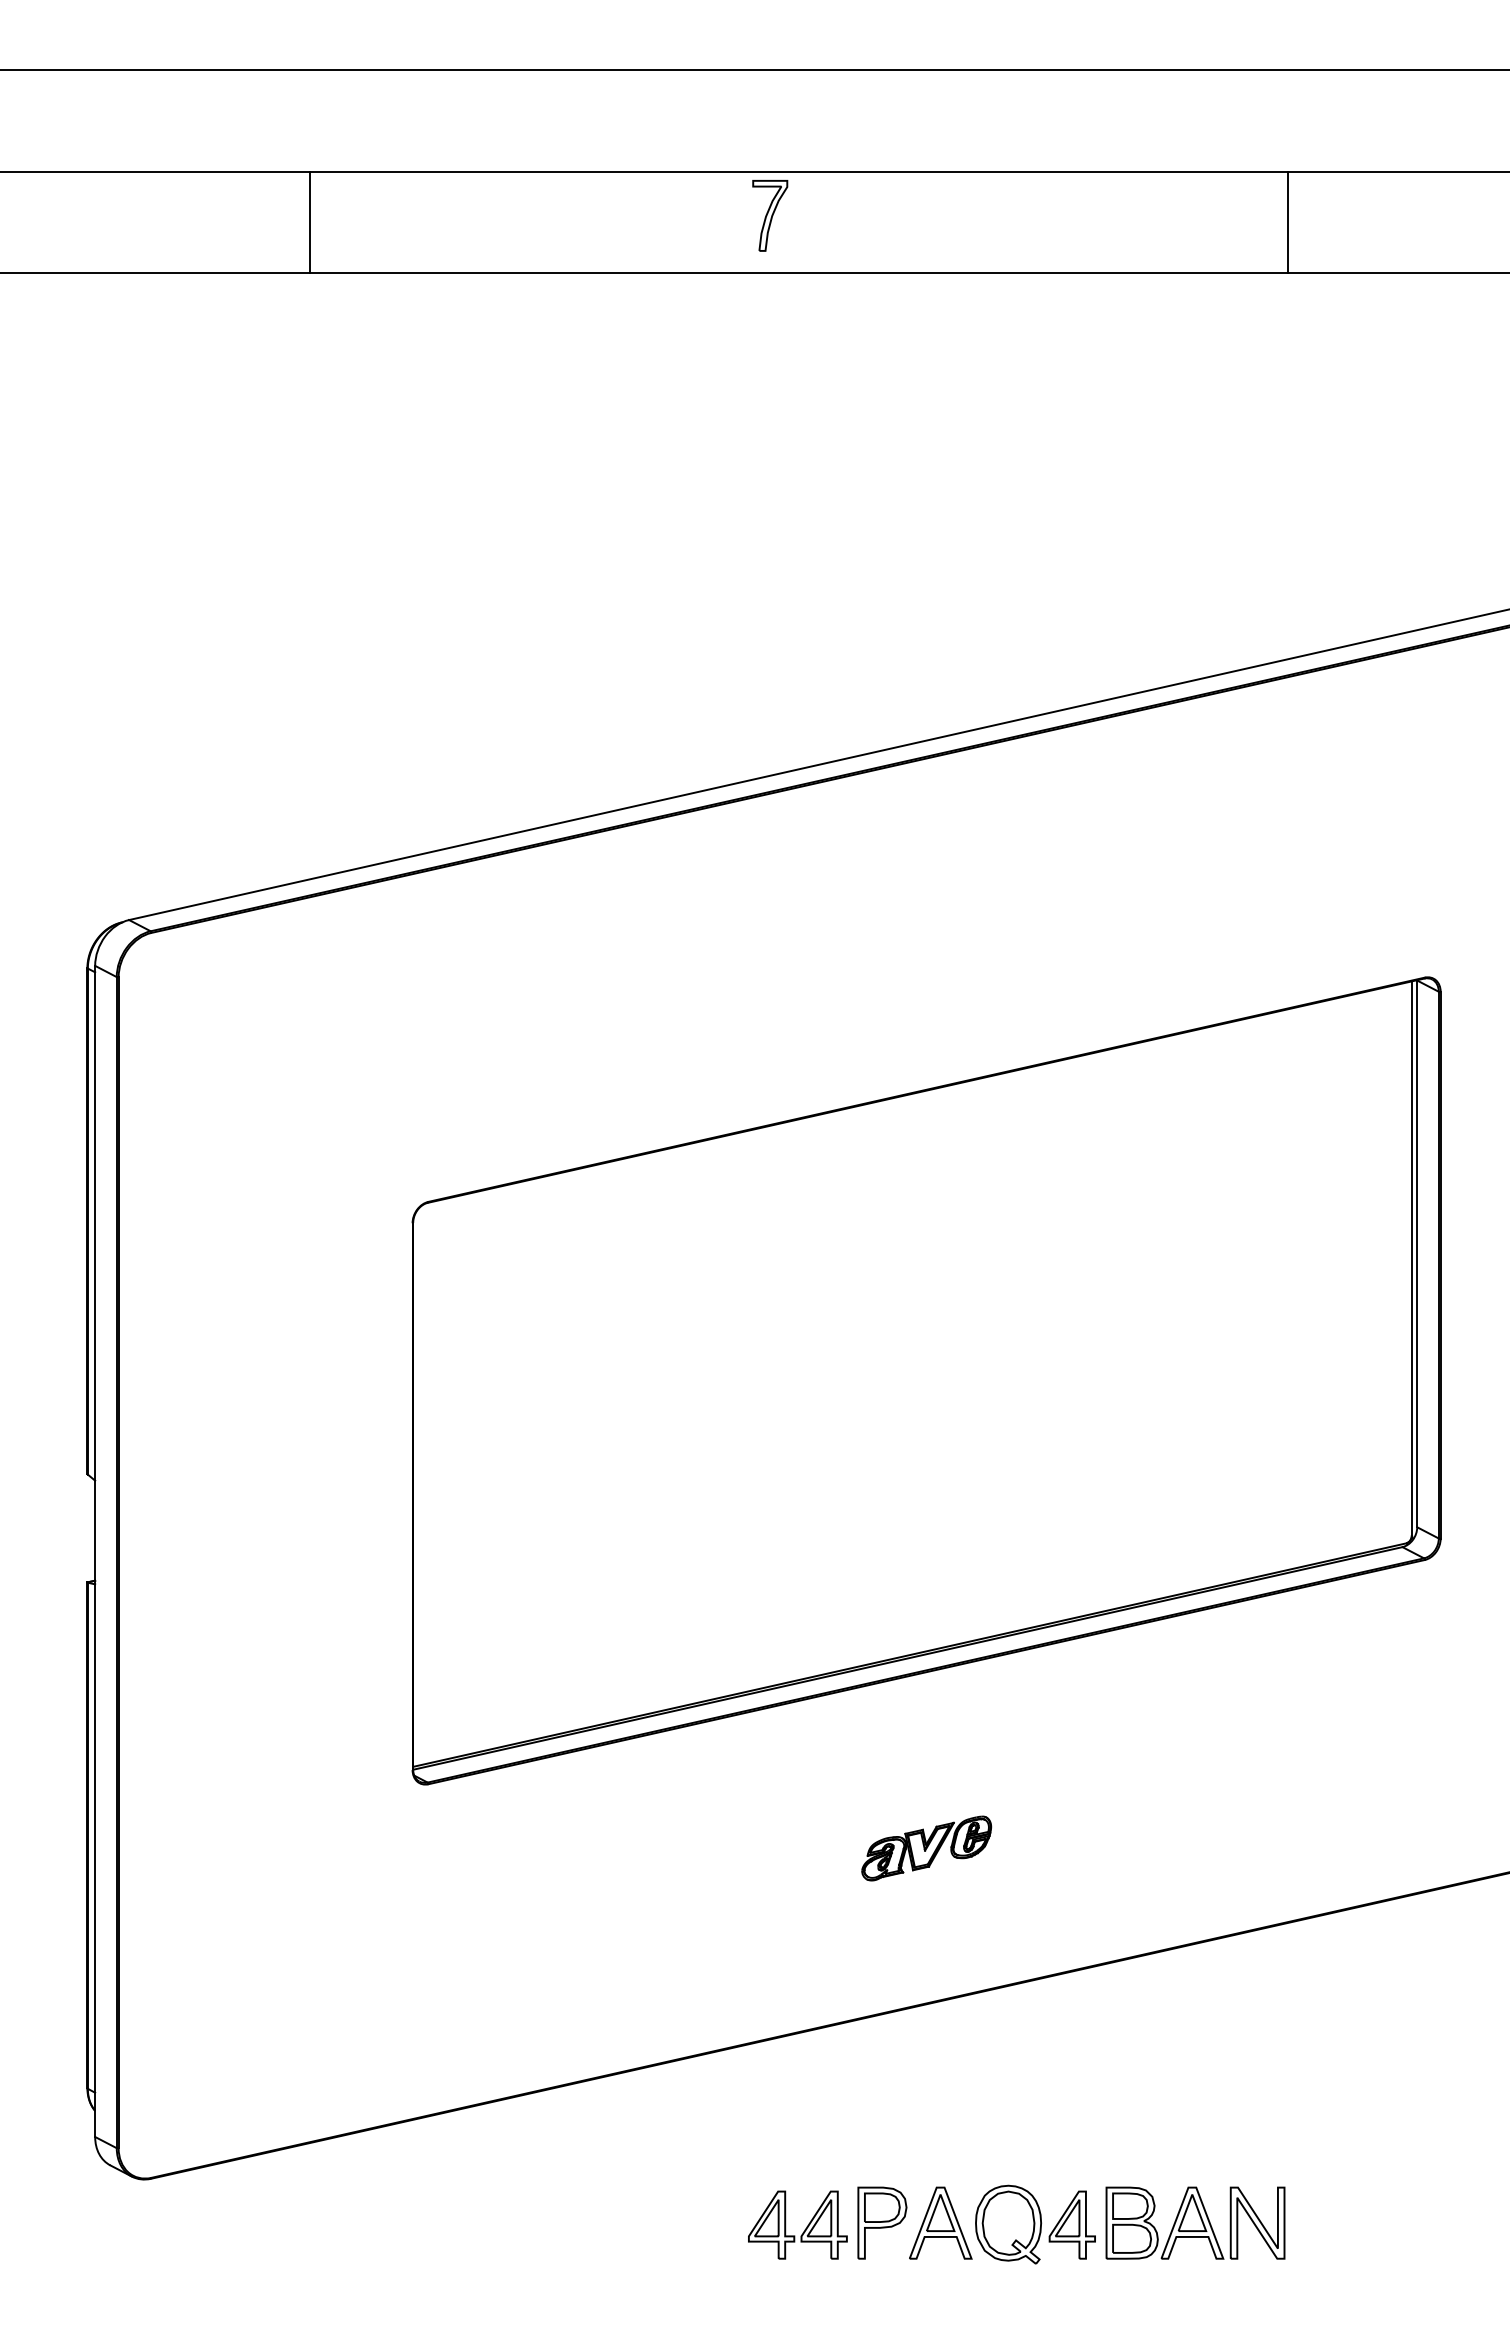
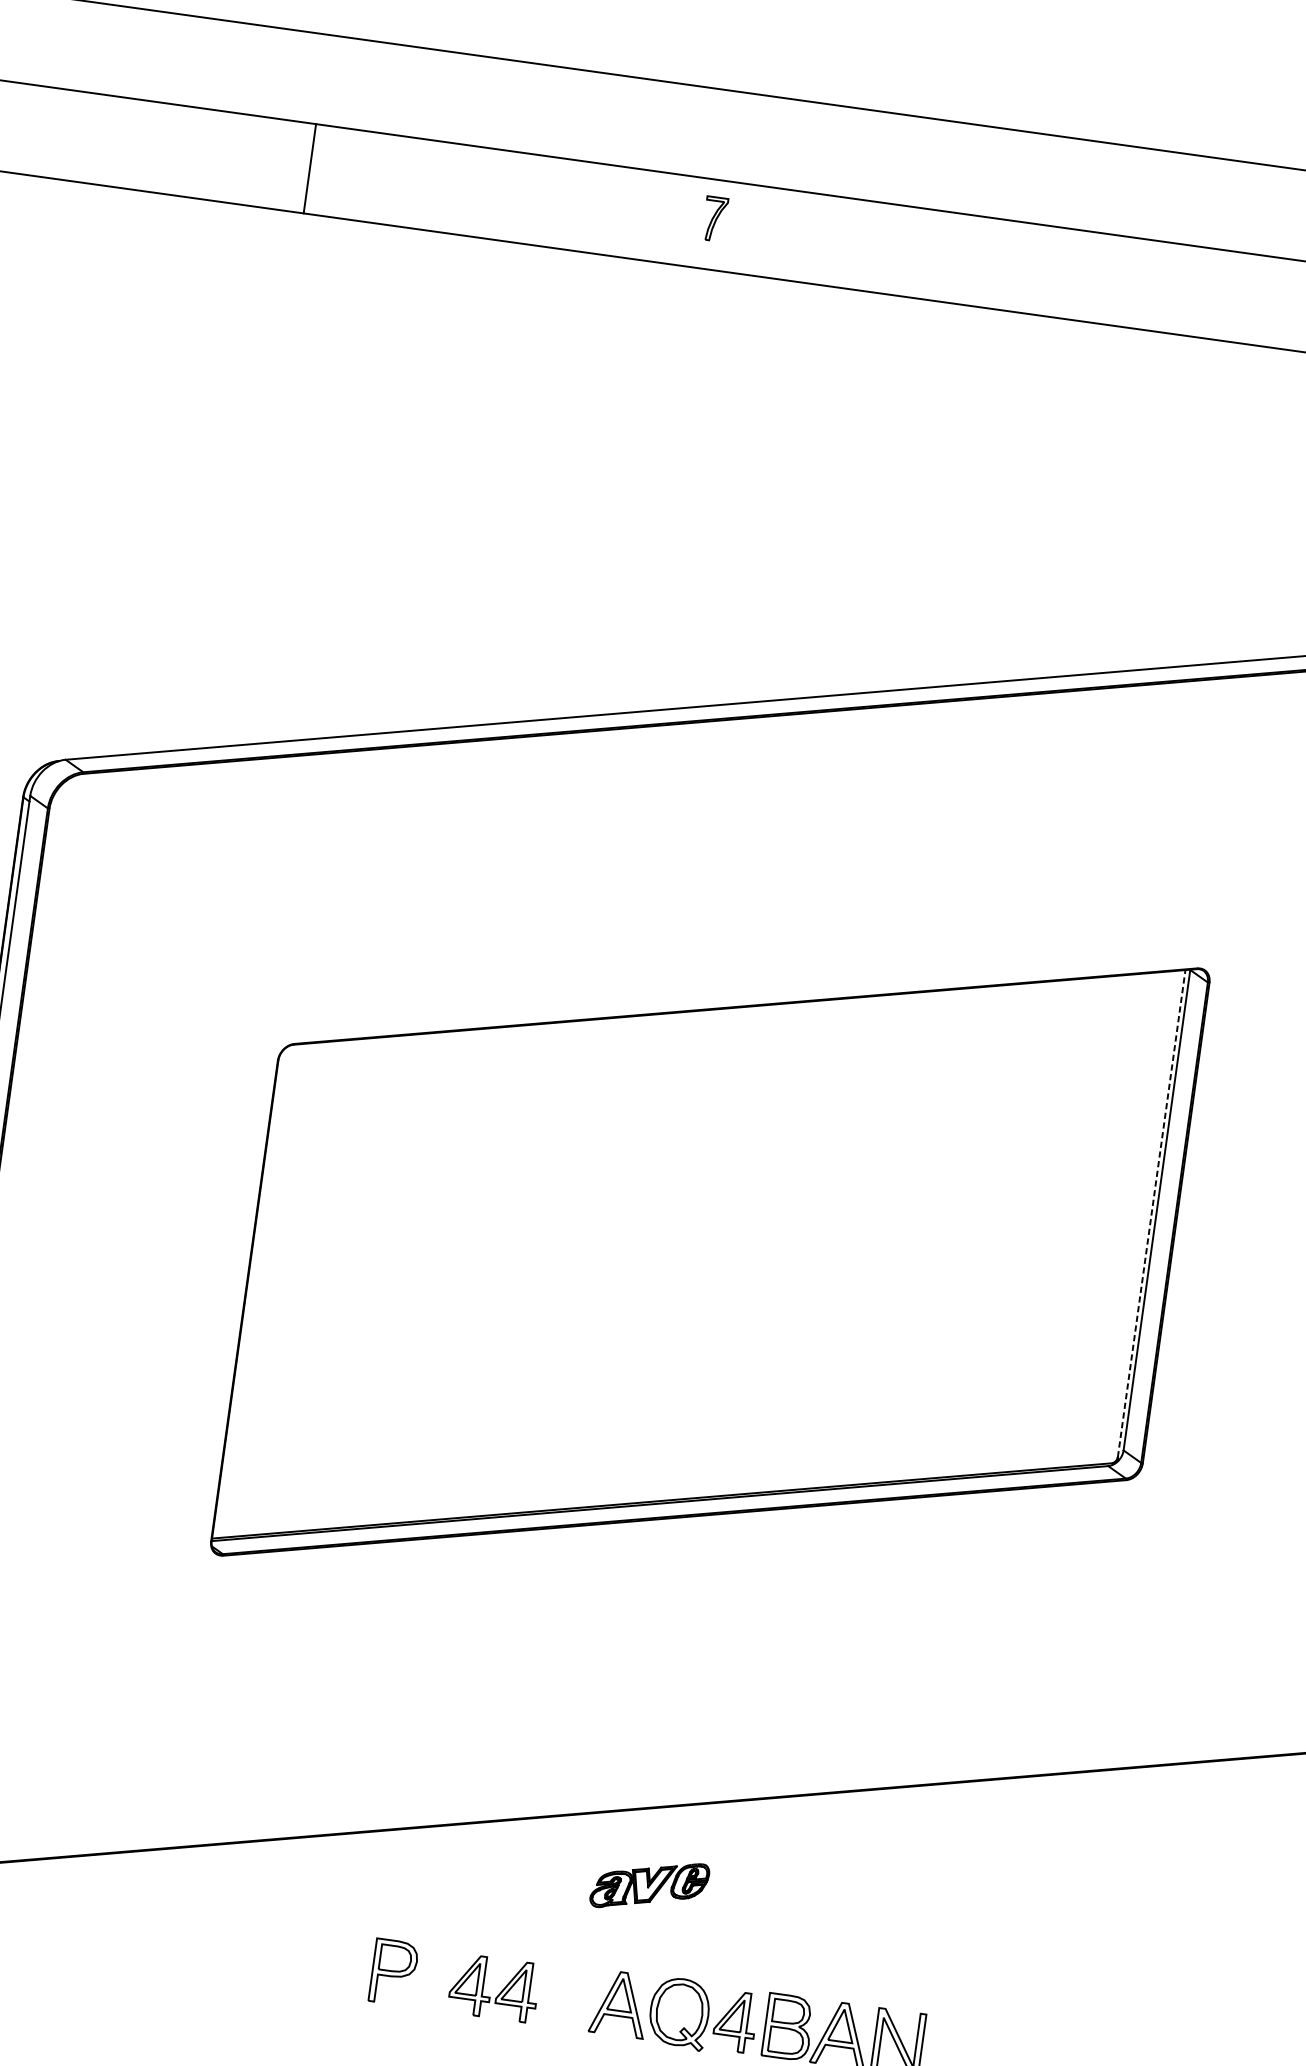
part: (770, 215) -> (715, 218), size x0.7
line: (1288, 222) -> (1169, 288), removed
line: (1411, 1258) -> (1151, 1213), solid -> dashed
part: (926, 1848) -> (649, 1885), moved
part: (882, 2222) -> (394, 1971), moved

